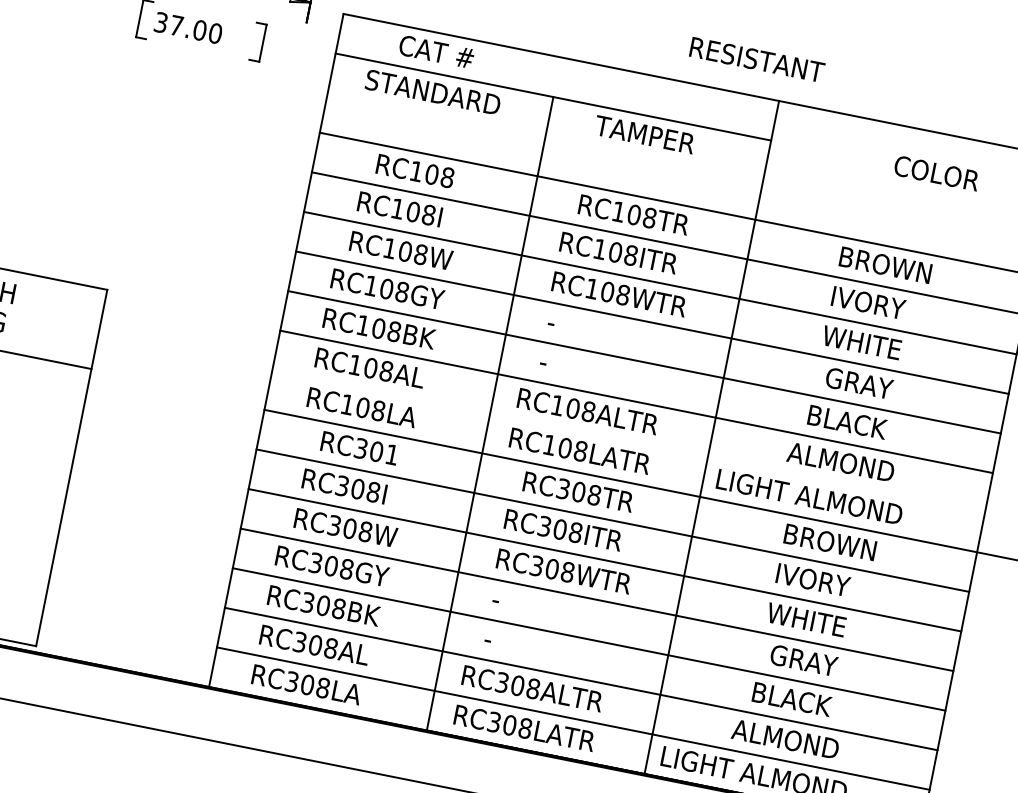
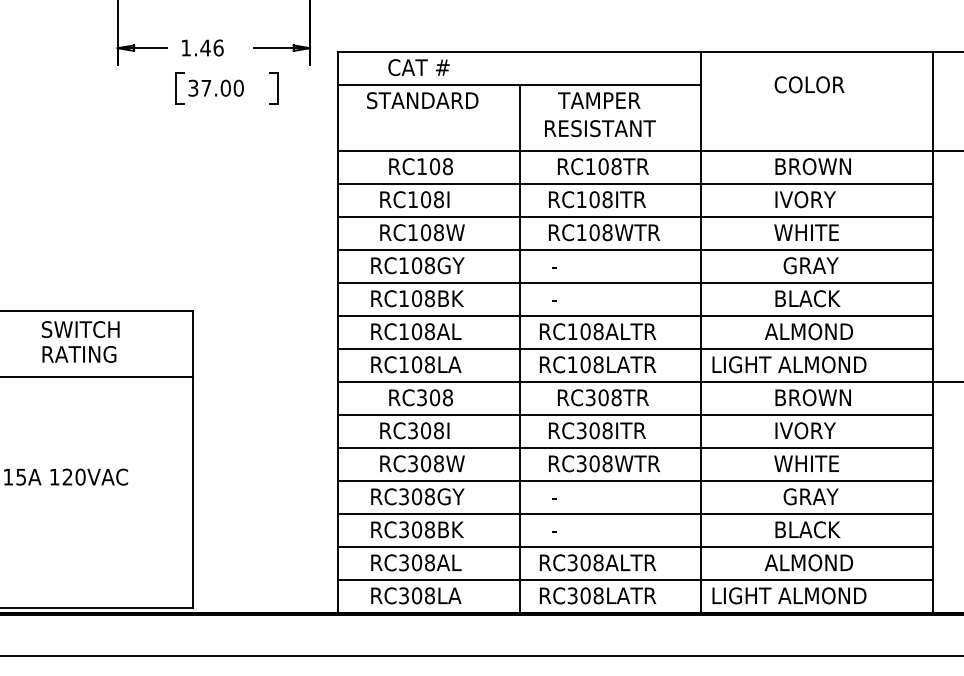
text: (757, 59) -> (600, 128), moved
text: (936, 172) -> (809, 84), moved
line: (628, 441) -> (635, 349), added
text: (391, 454) -> (447, 397), RC301 -> RC308

